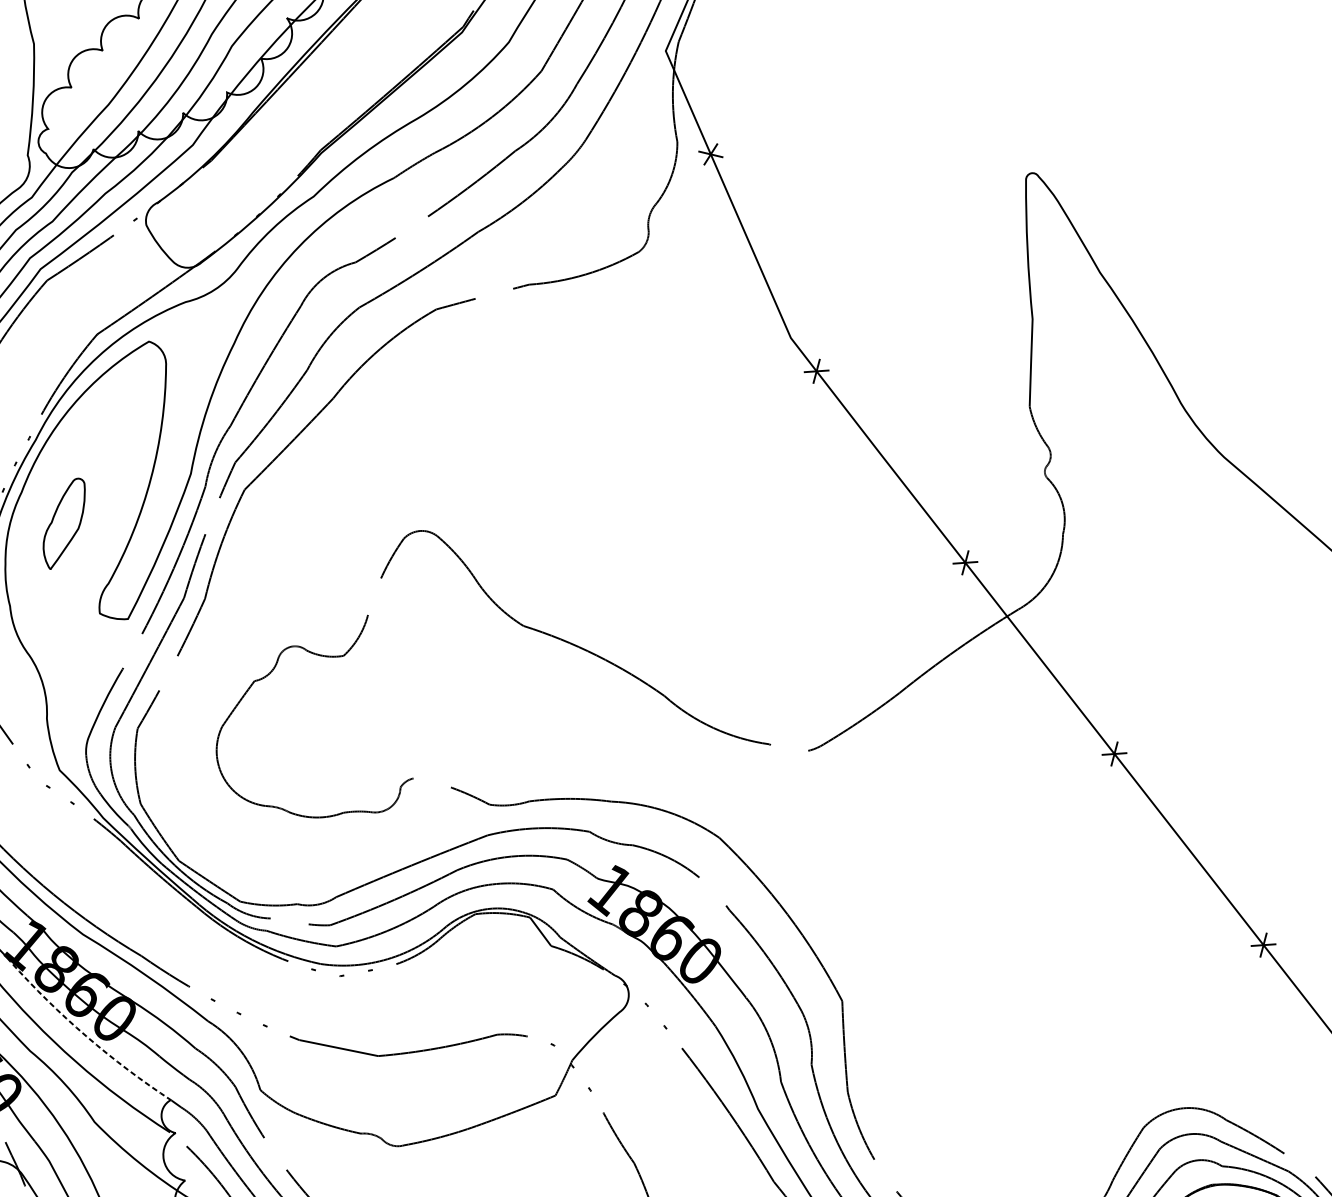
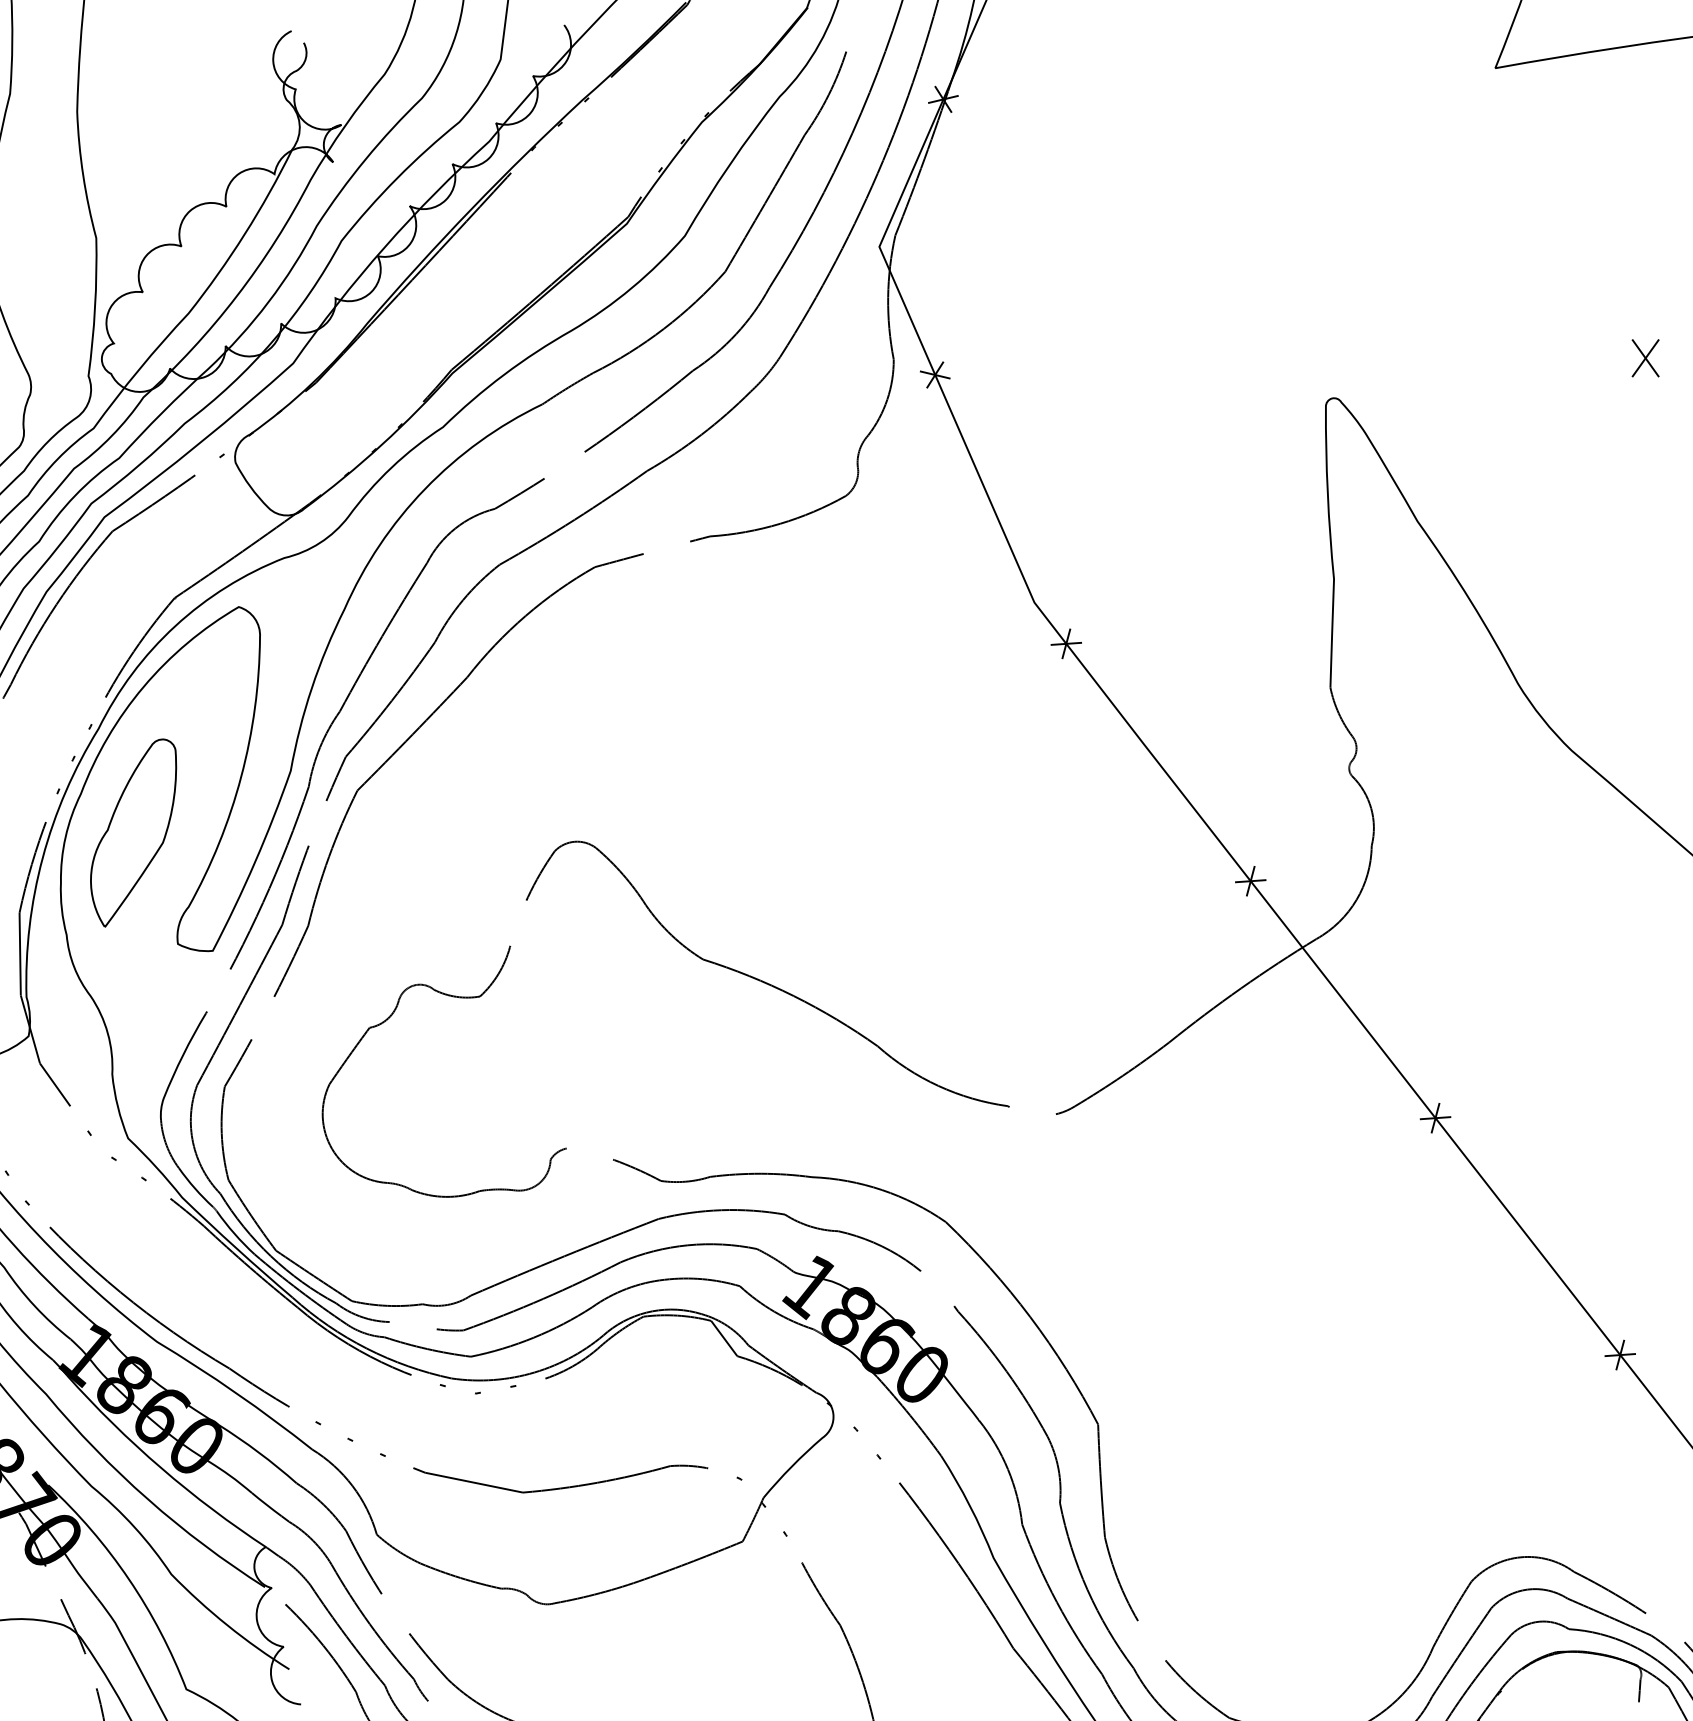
part: (1283, 141) -> (1645, 358), added
part: (64, 523) -> (133, 832), size x1.67
line: (86, 1036) -> (161, 1468), dashed -> solid

